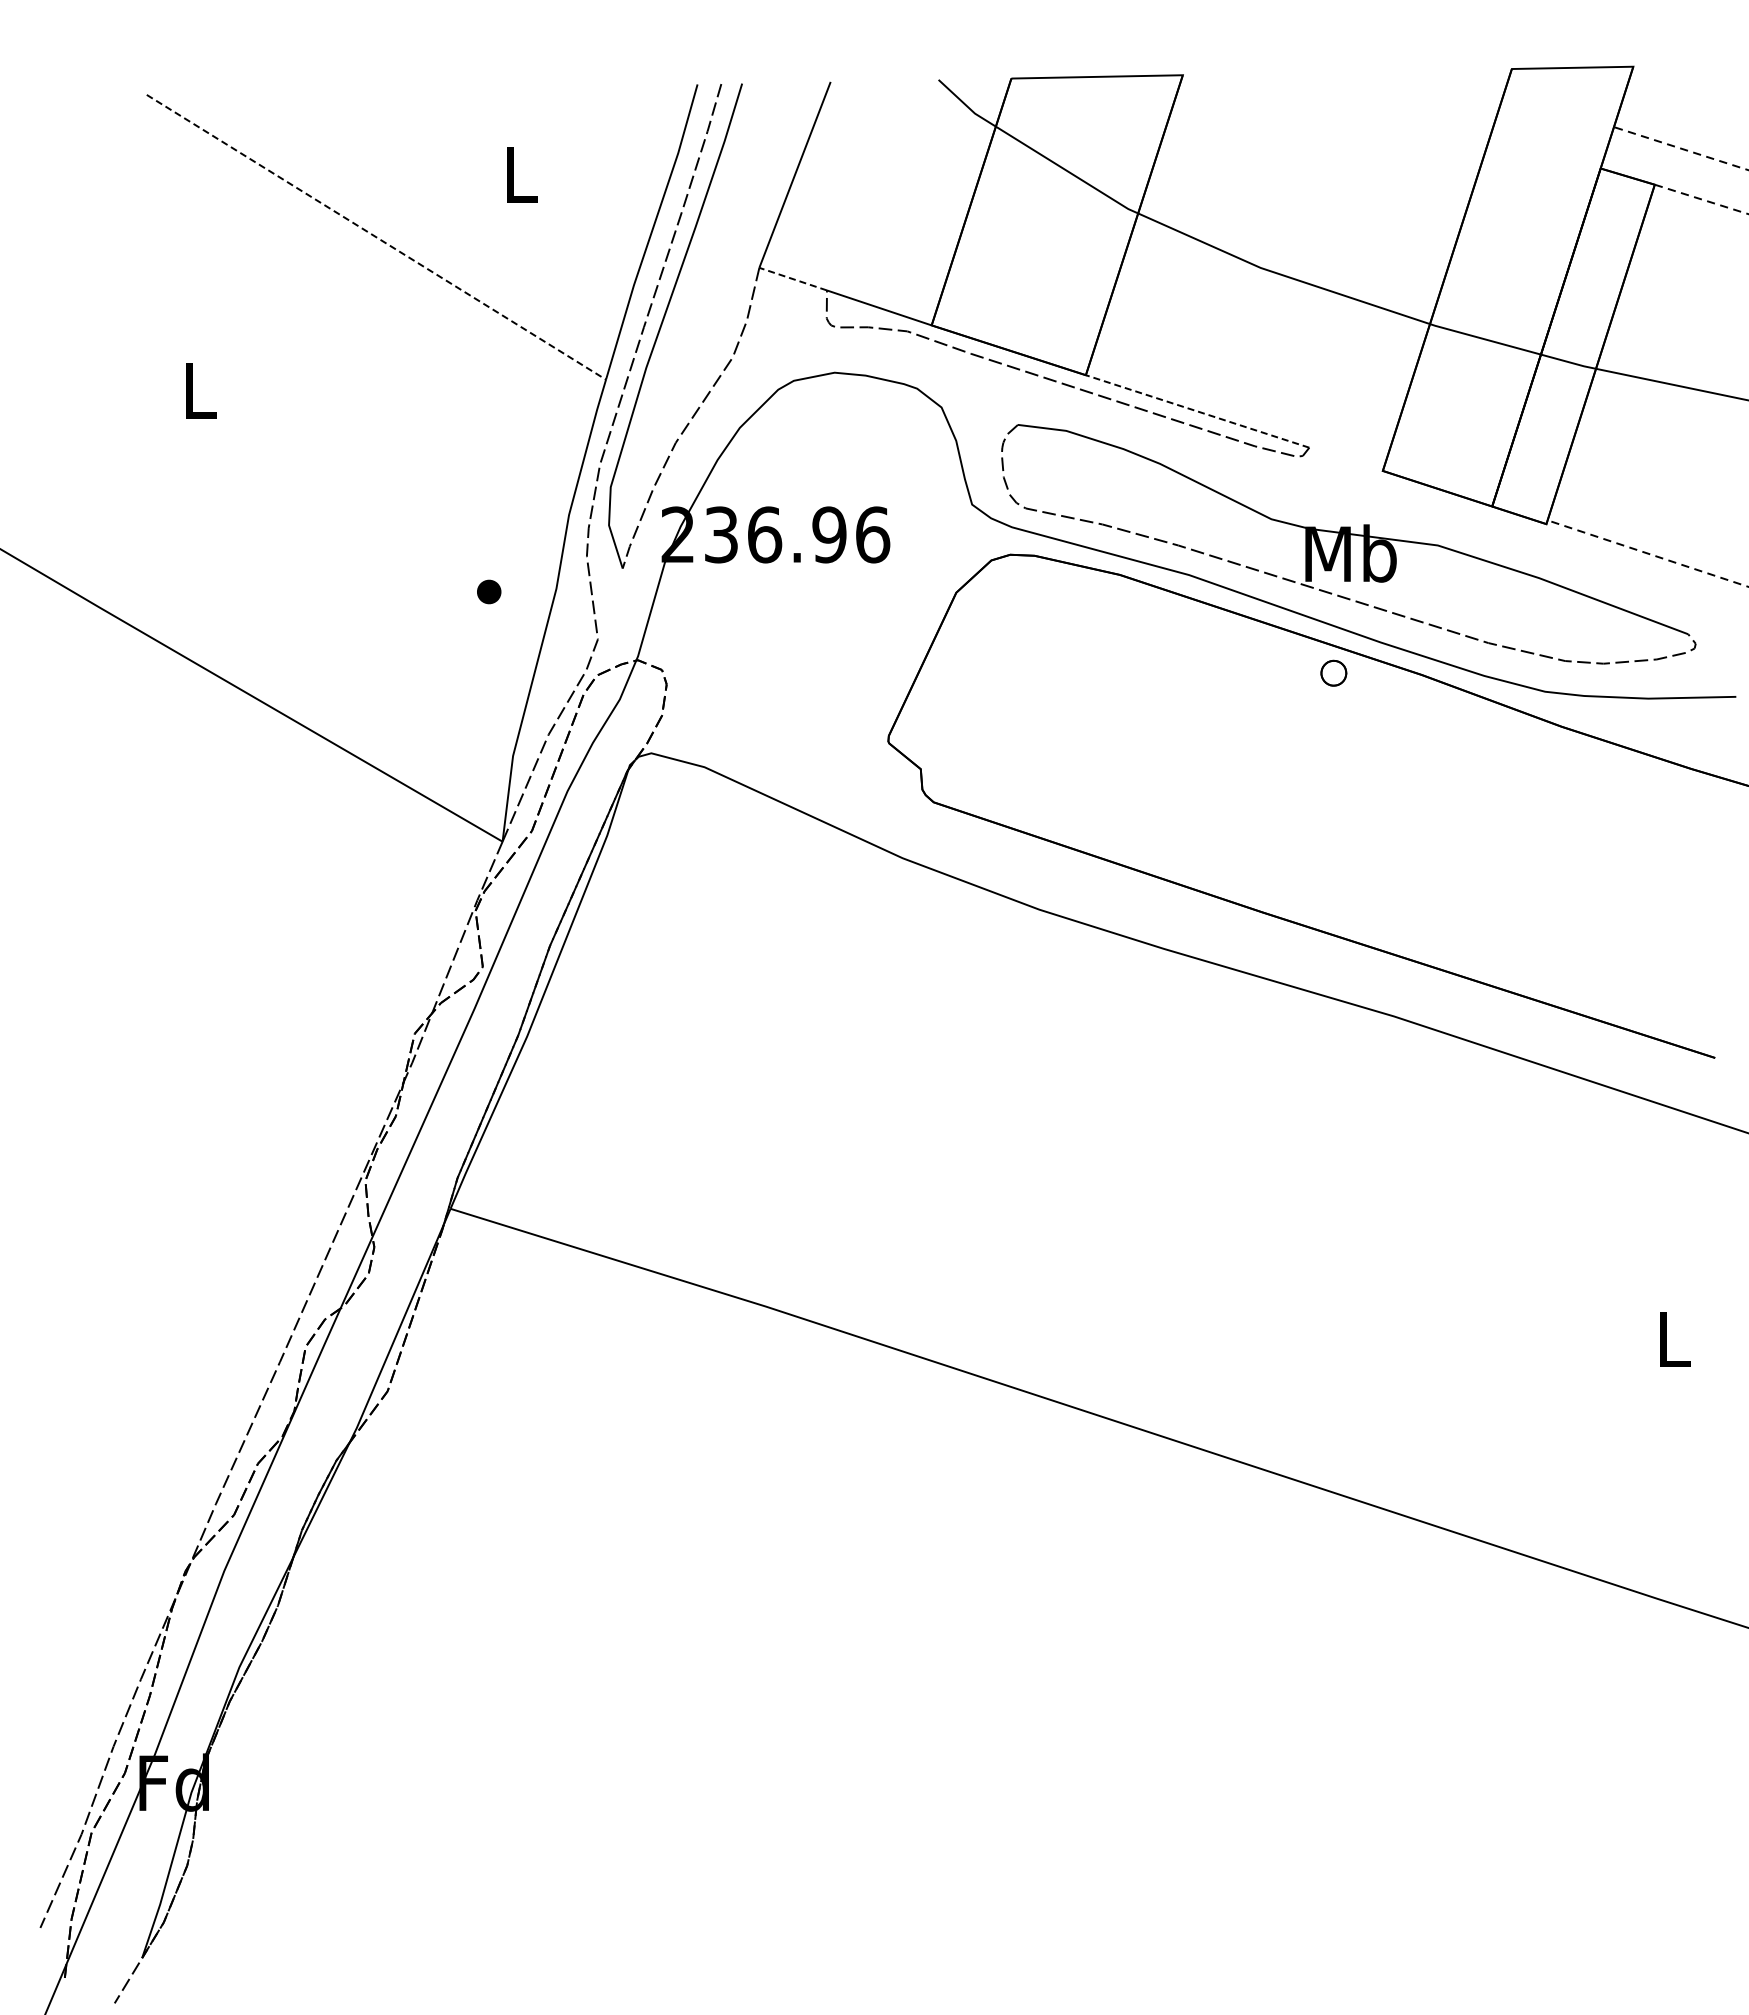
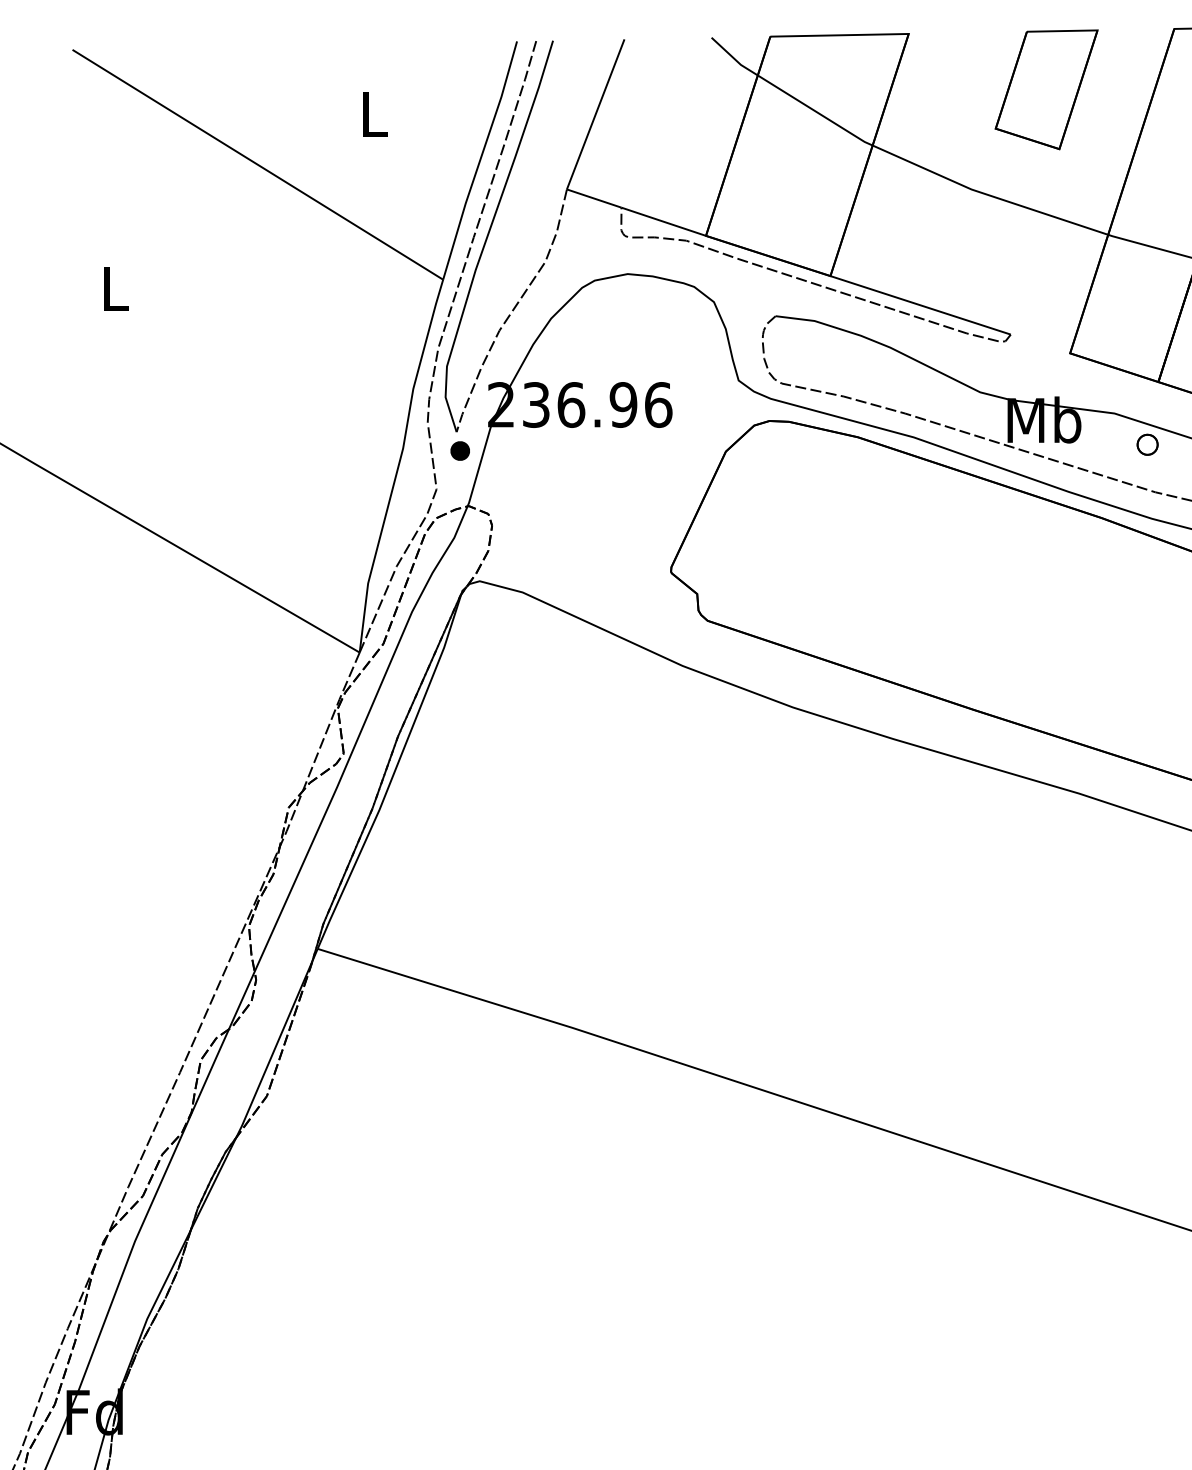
part: (1353, 143) -> (1046, 89), added
line: (376, 237) -> (257, 164), dashed -> solid
line: (793, 279) -> (594, 198), dashed -> solid
line: (1197, 411) -> (920, 305), dashed -> solid
part: (489, 591) -> (460, 450), moved
part: (1333, 672) -> (1147, 444), moved

